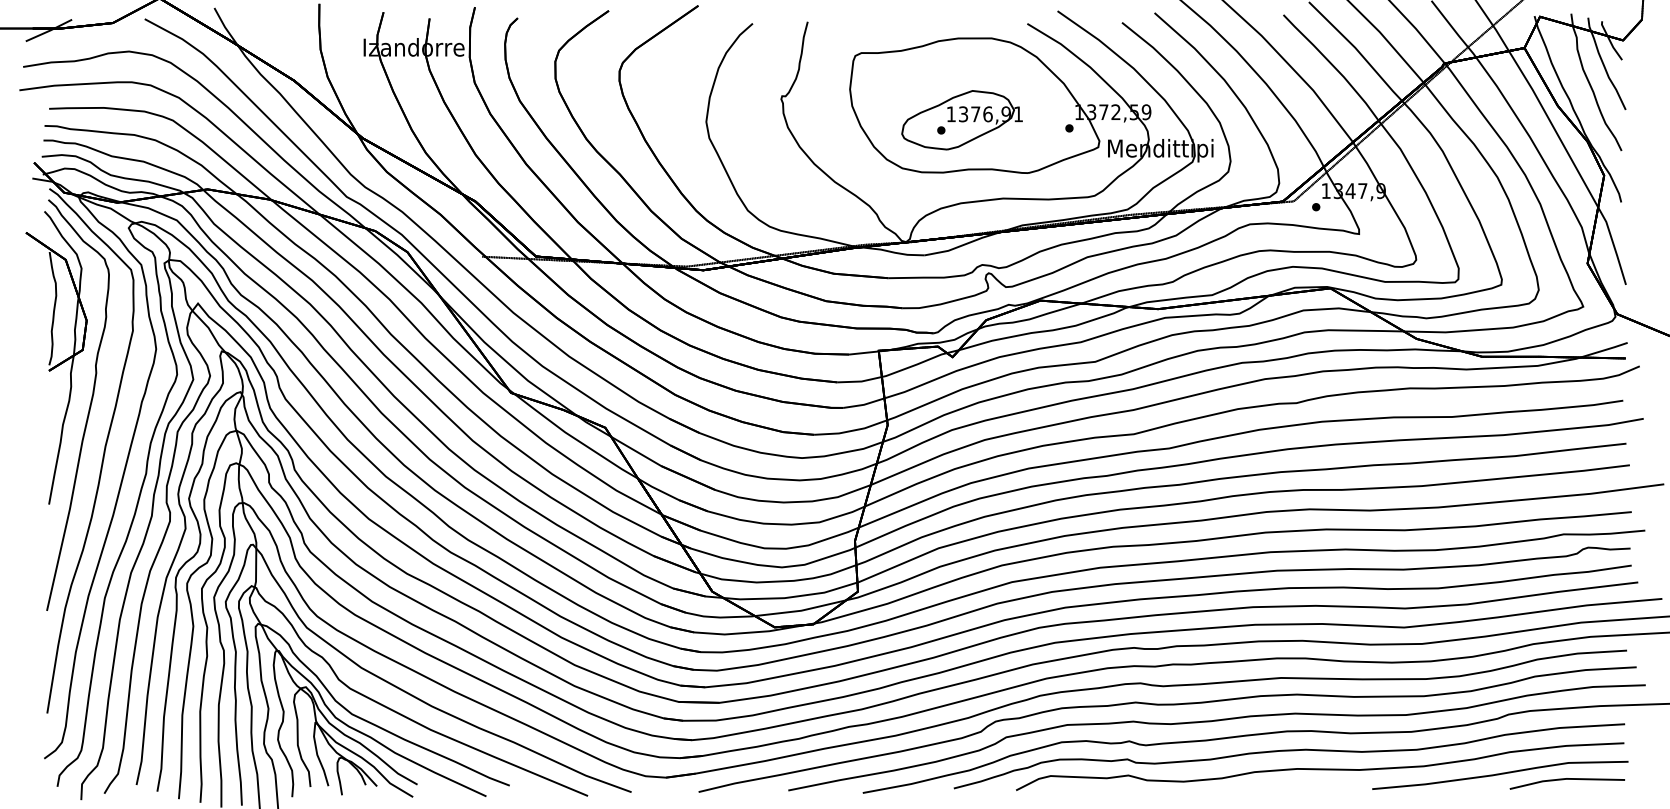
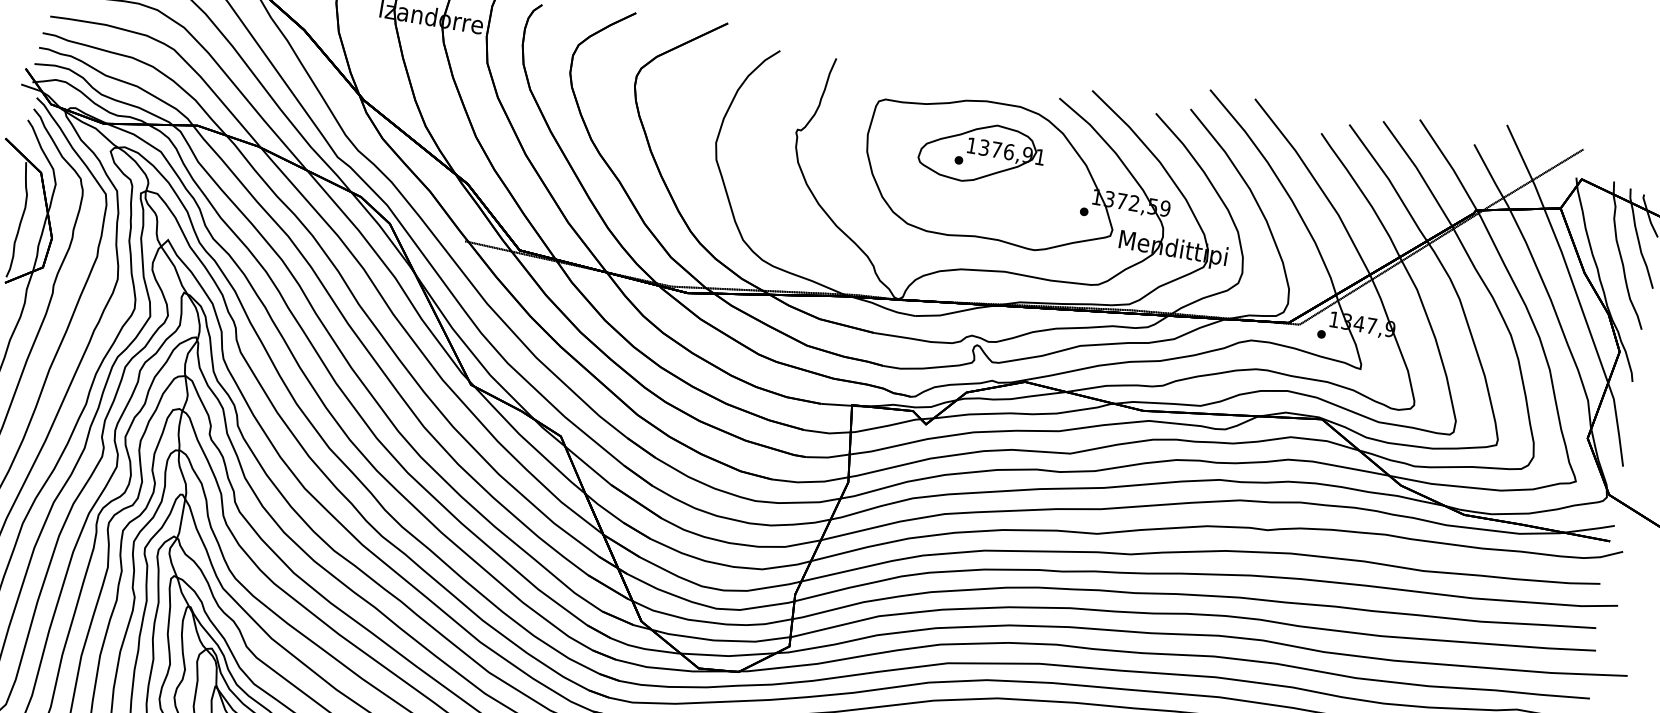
part: (961, 120) -> (981, 153), moved

